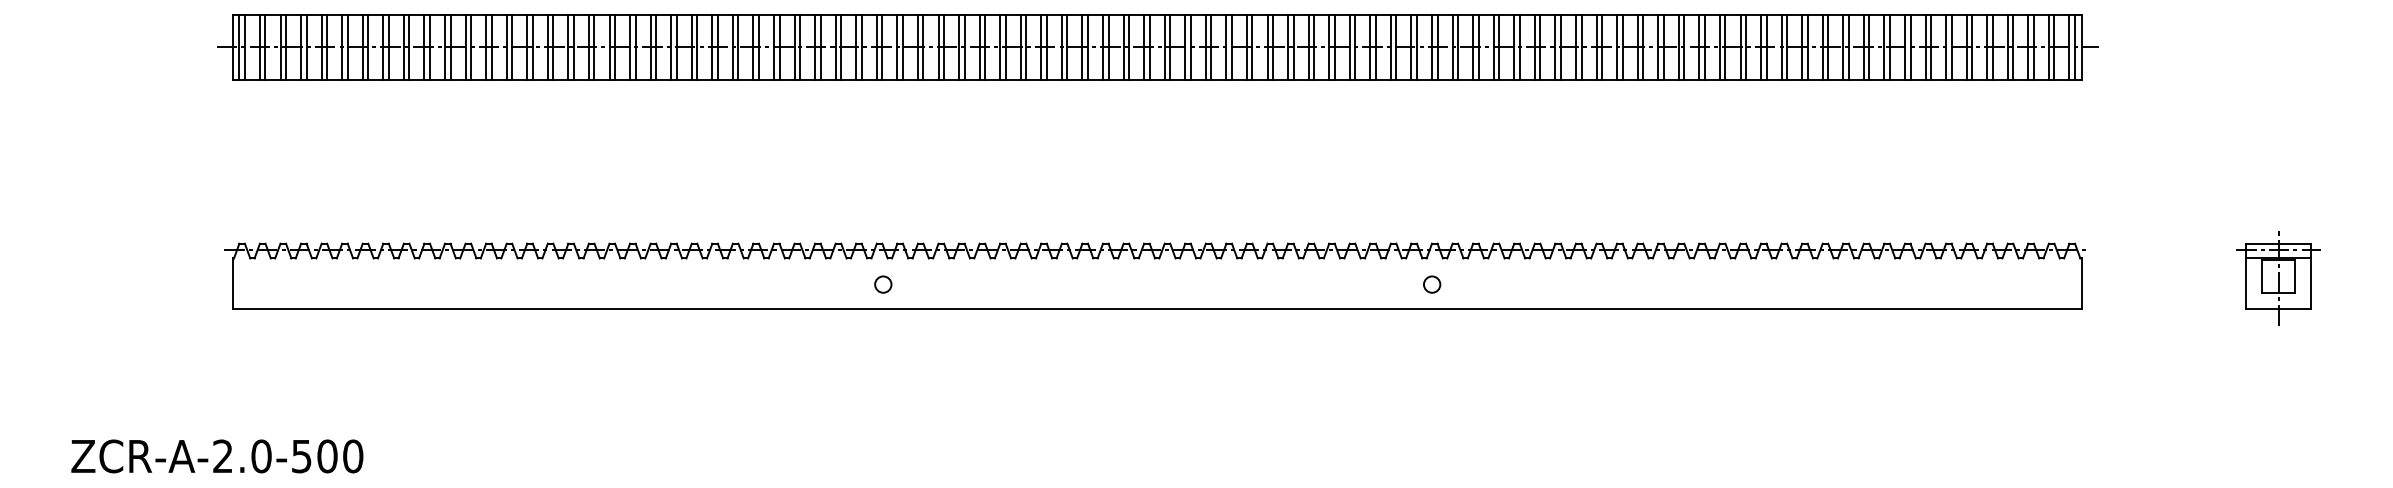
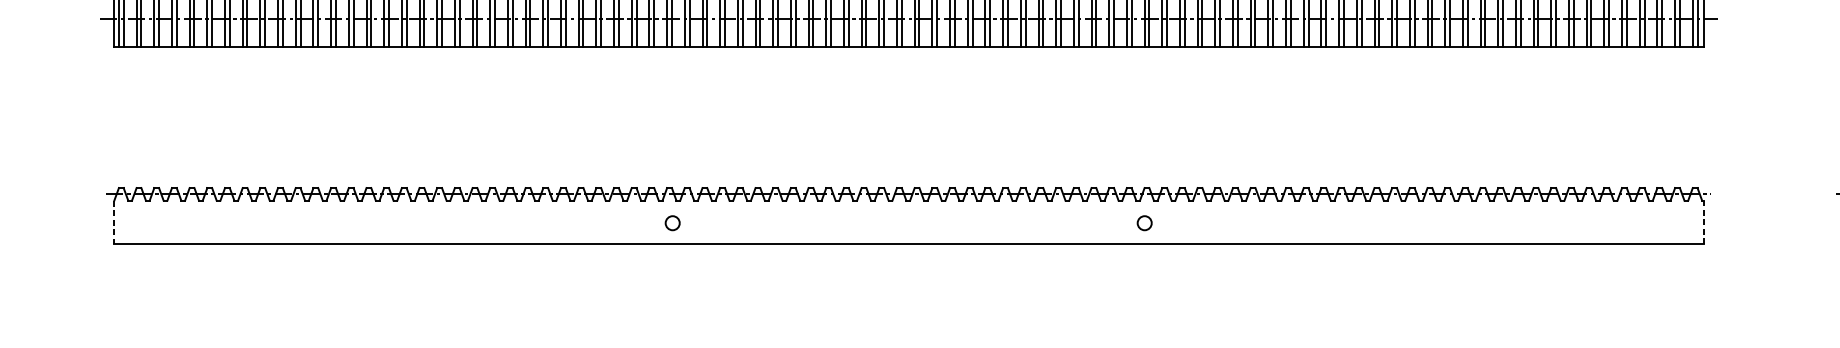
line: (2082, 283) -> (1704, 222), solid -> dashed
line: (233, 284) -> (113, 223), solid -> dashed

